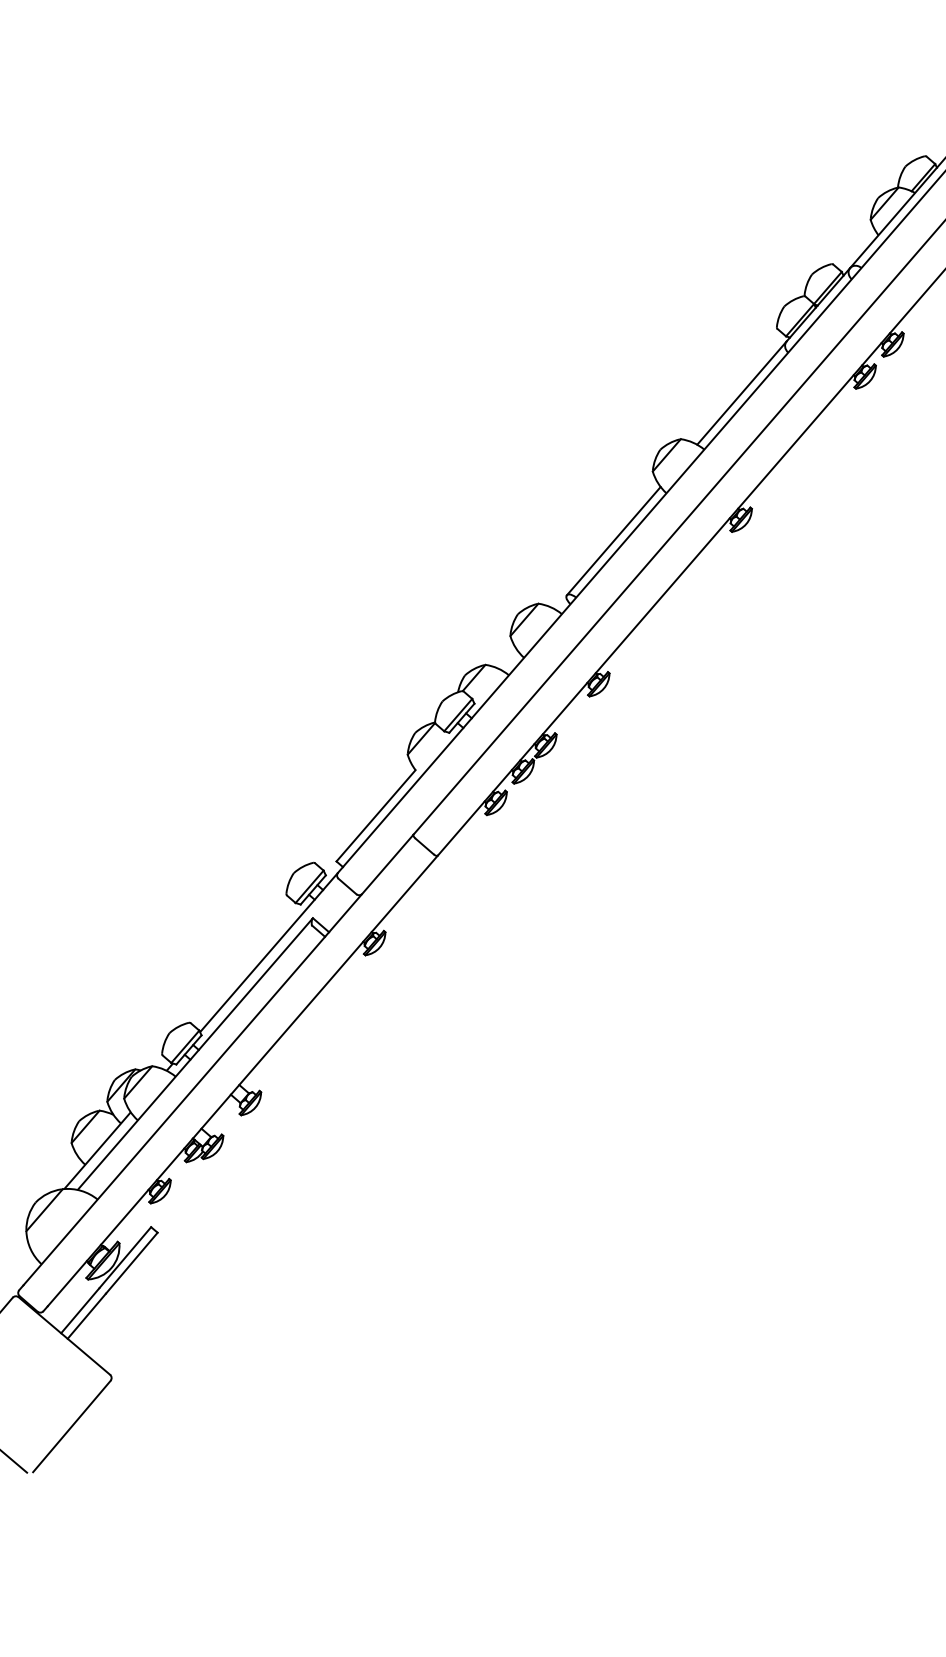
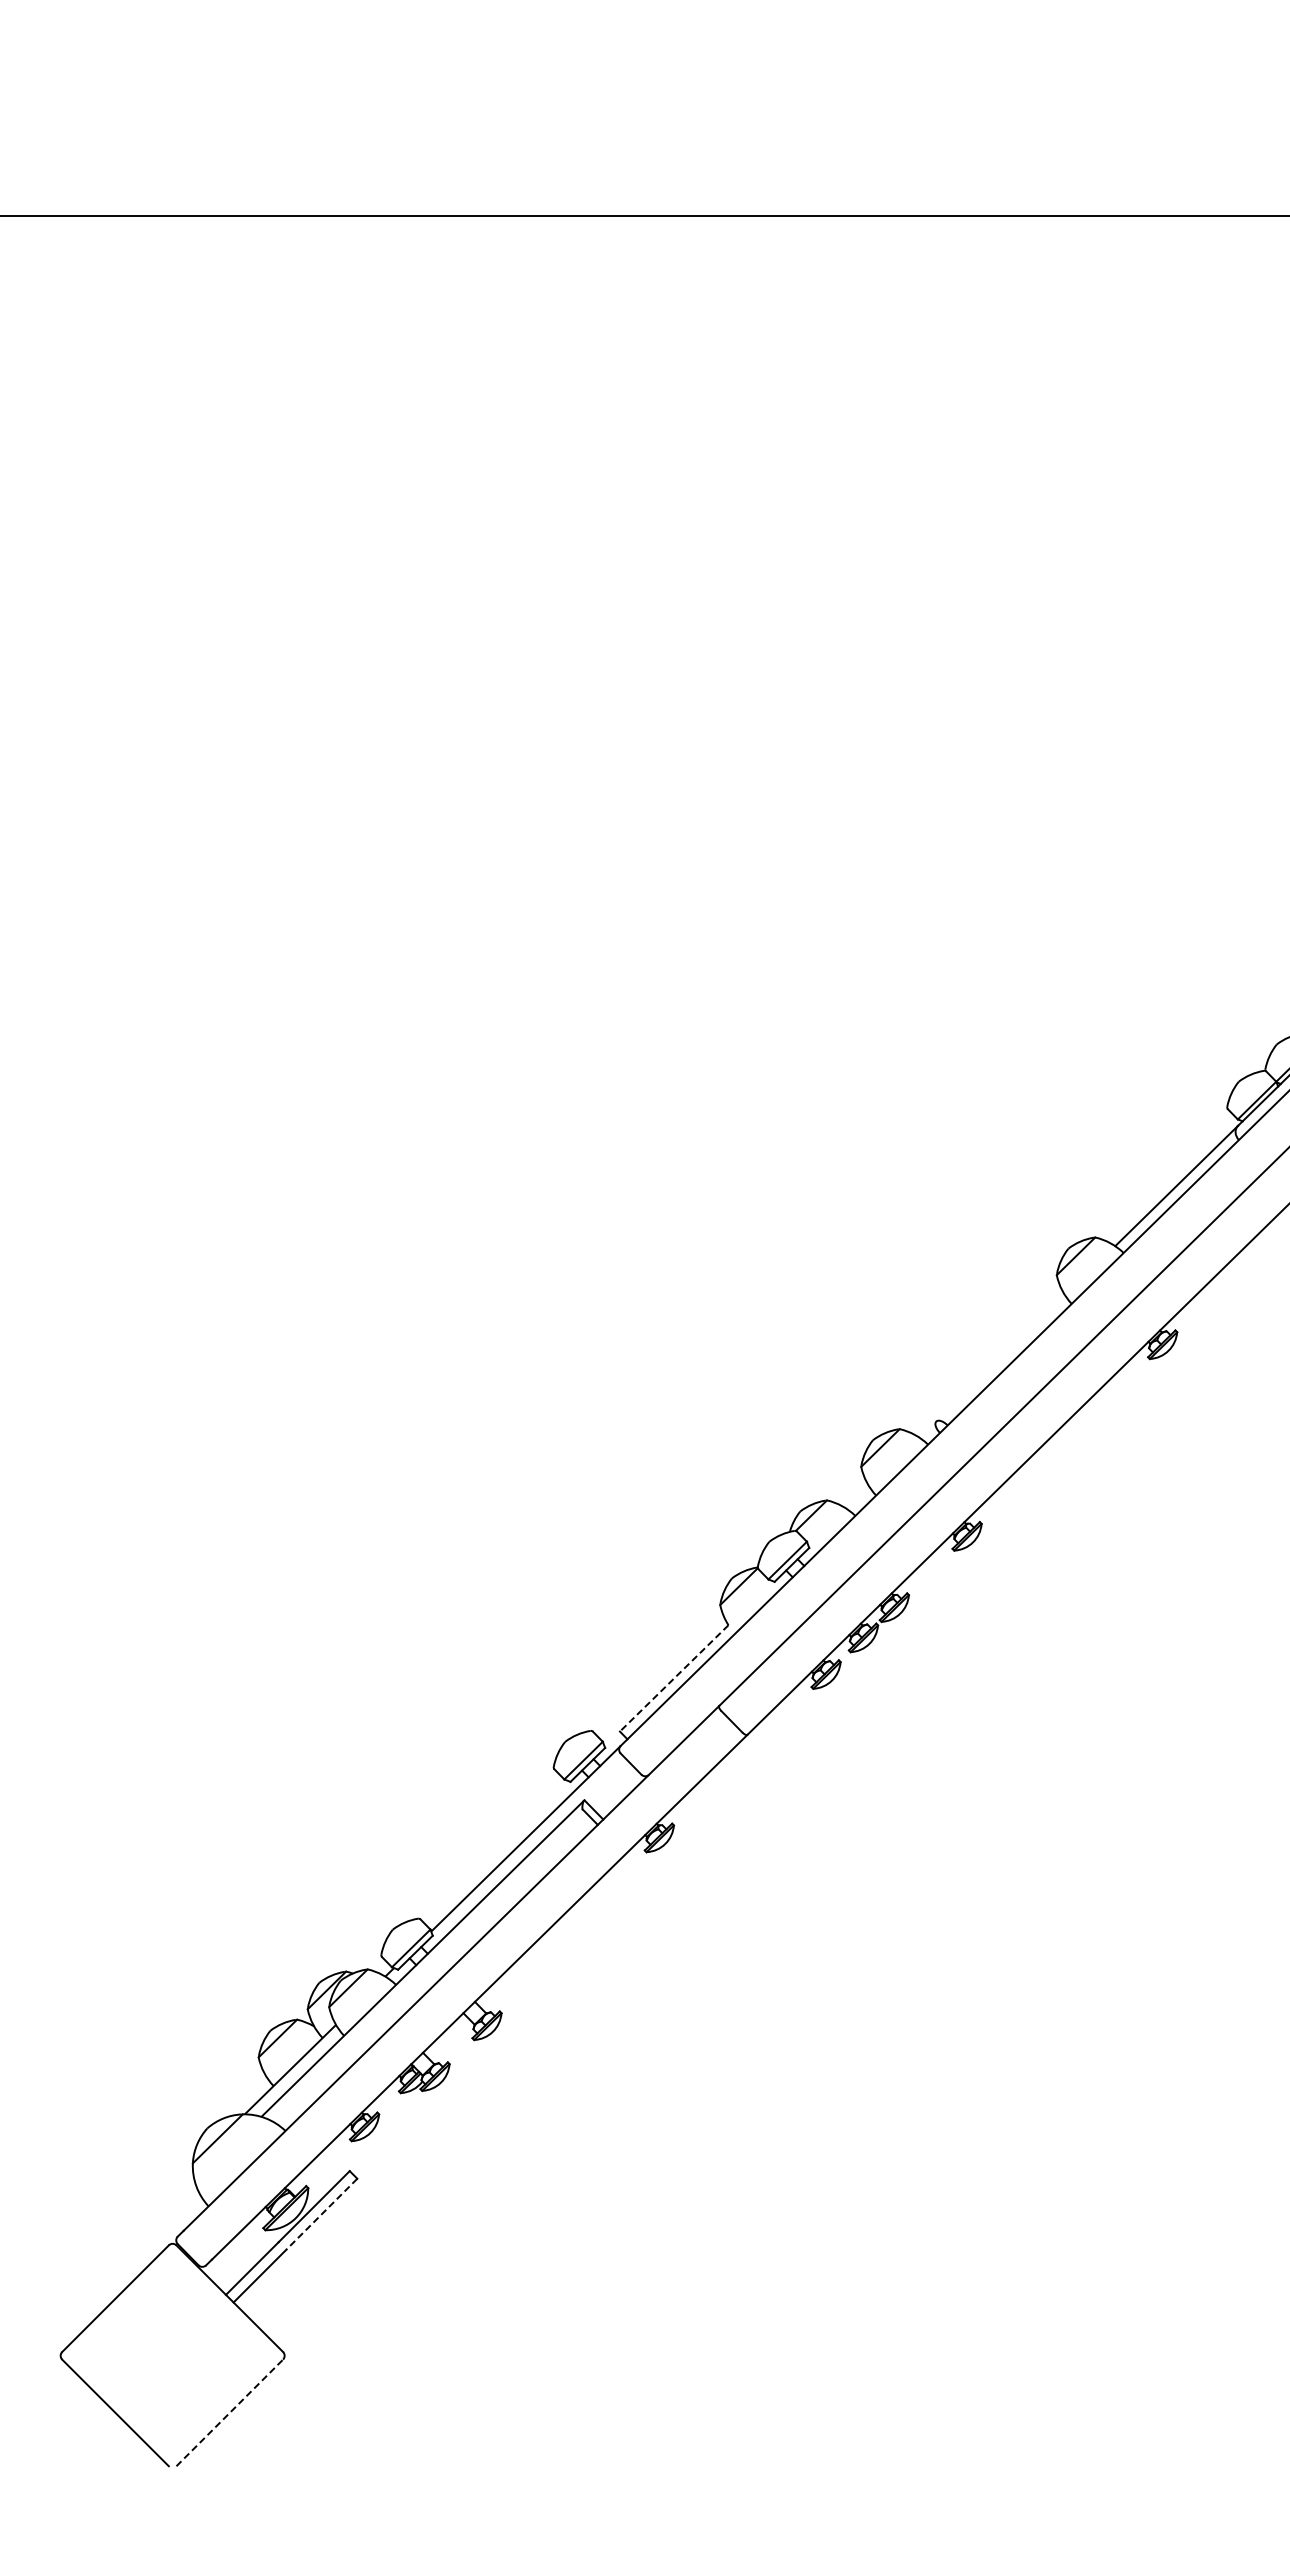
line: (613, 541) -> (1000, 1358), removed
line: (376, 815) -> (674, 1678), solid -> dashed
line: (131, 1263) -> (321, 2214), solid -> dashed
line: (72, 1426) -> (230, 2412), solid -> dashed

